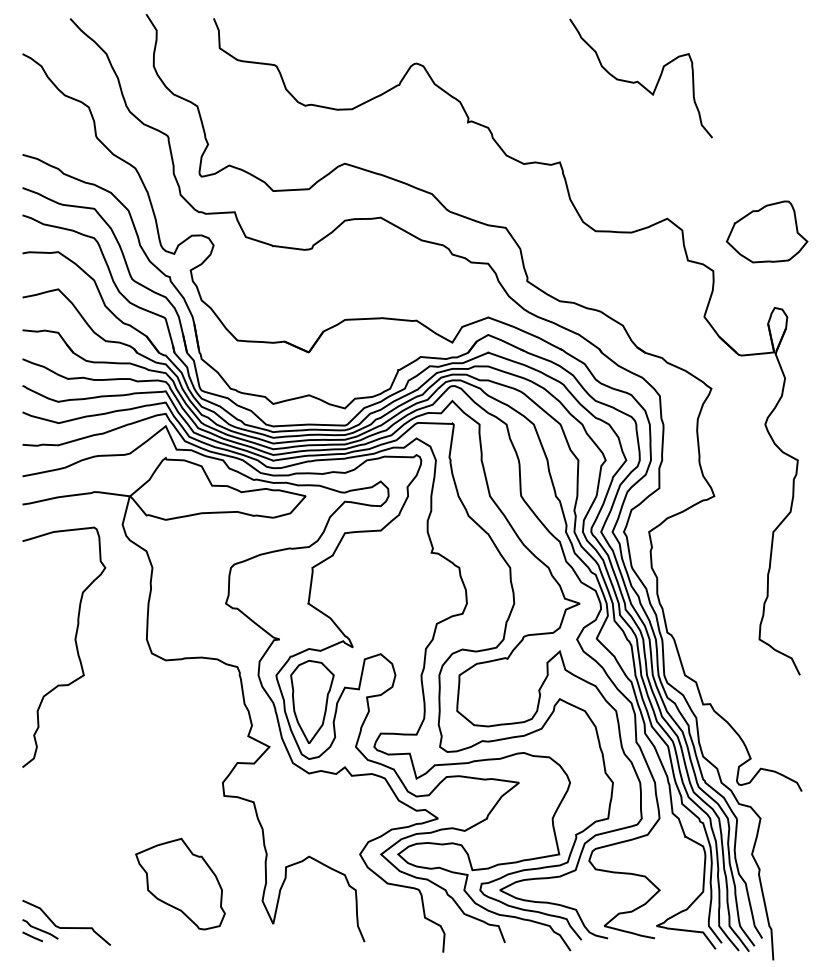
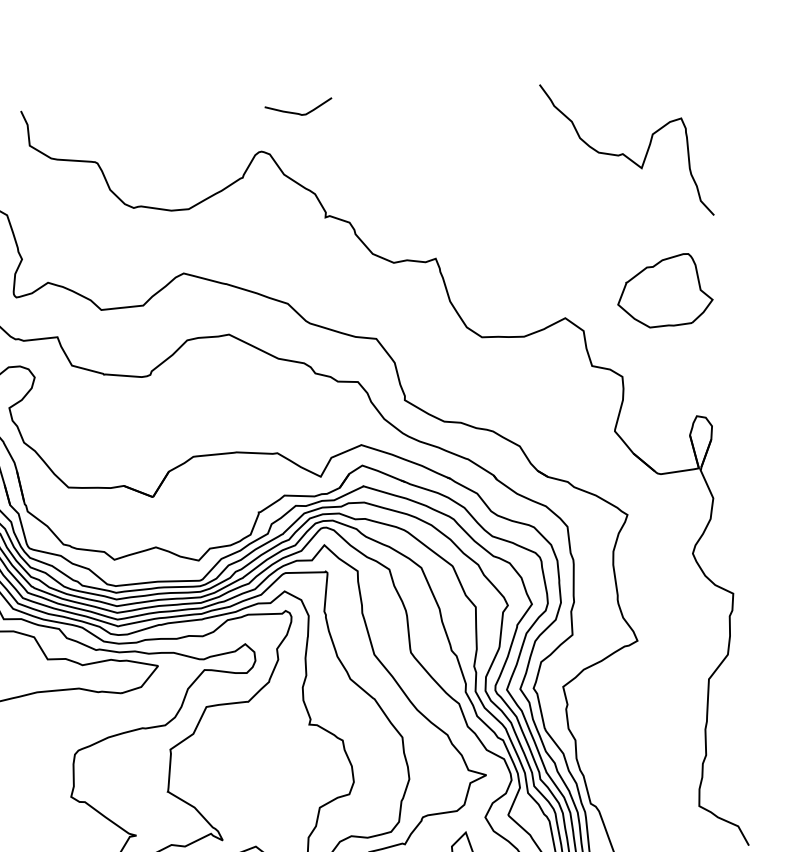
curve: (447, 31) -> (295, 112), added
curve: (637, 80) -> (622, 152), moved
part: (767, 231) -> (665, 290), moved

